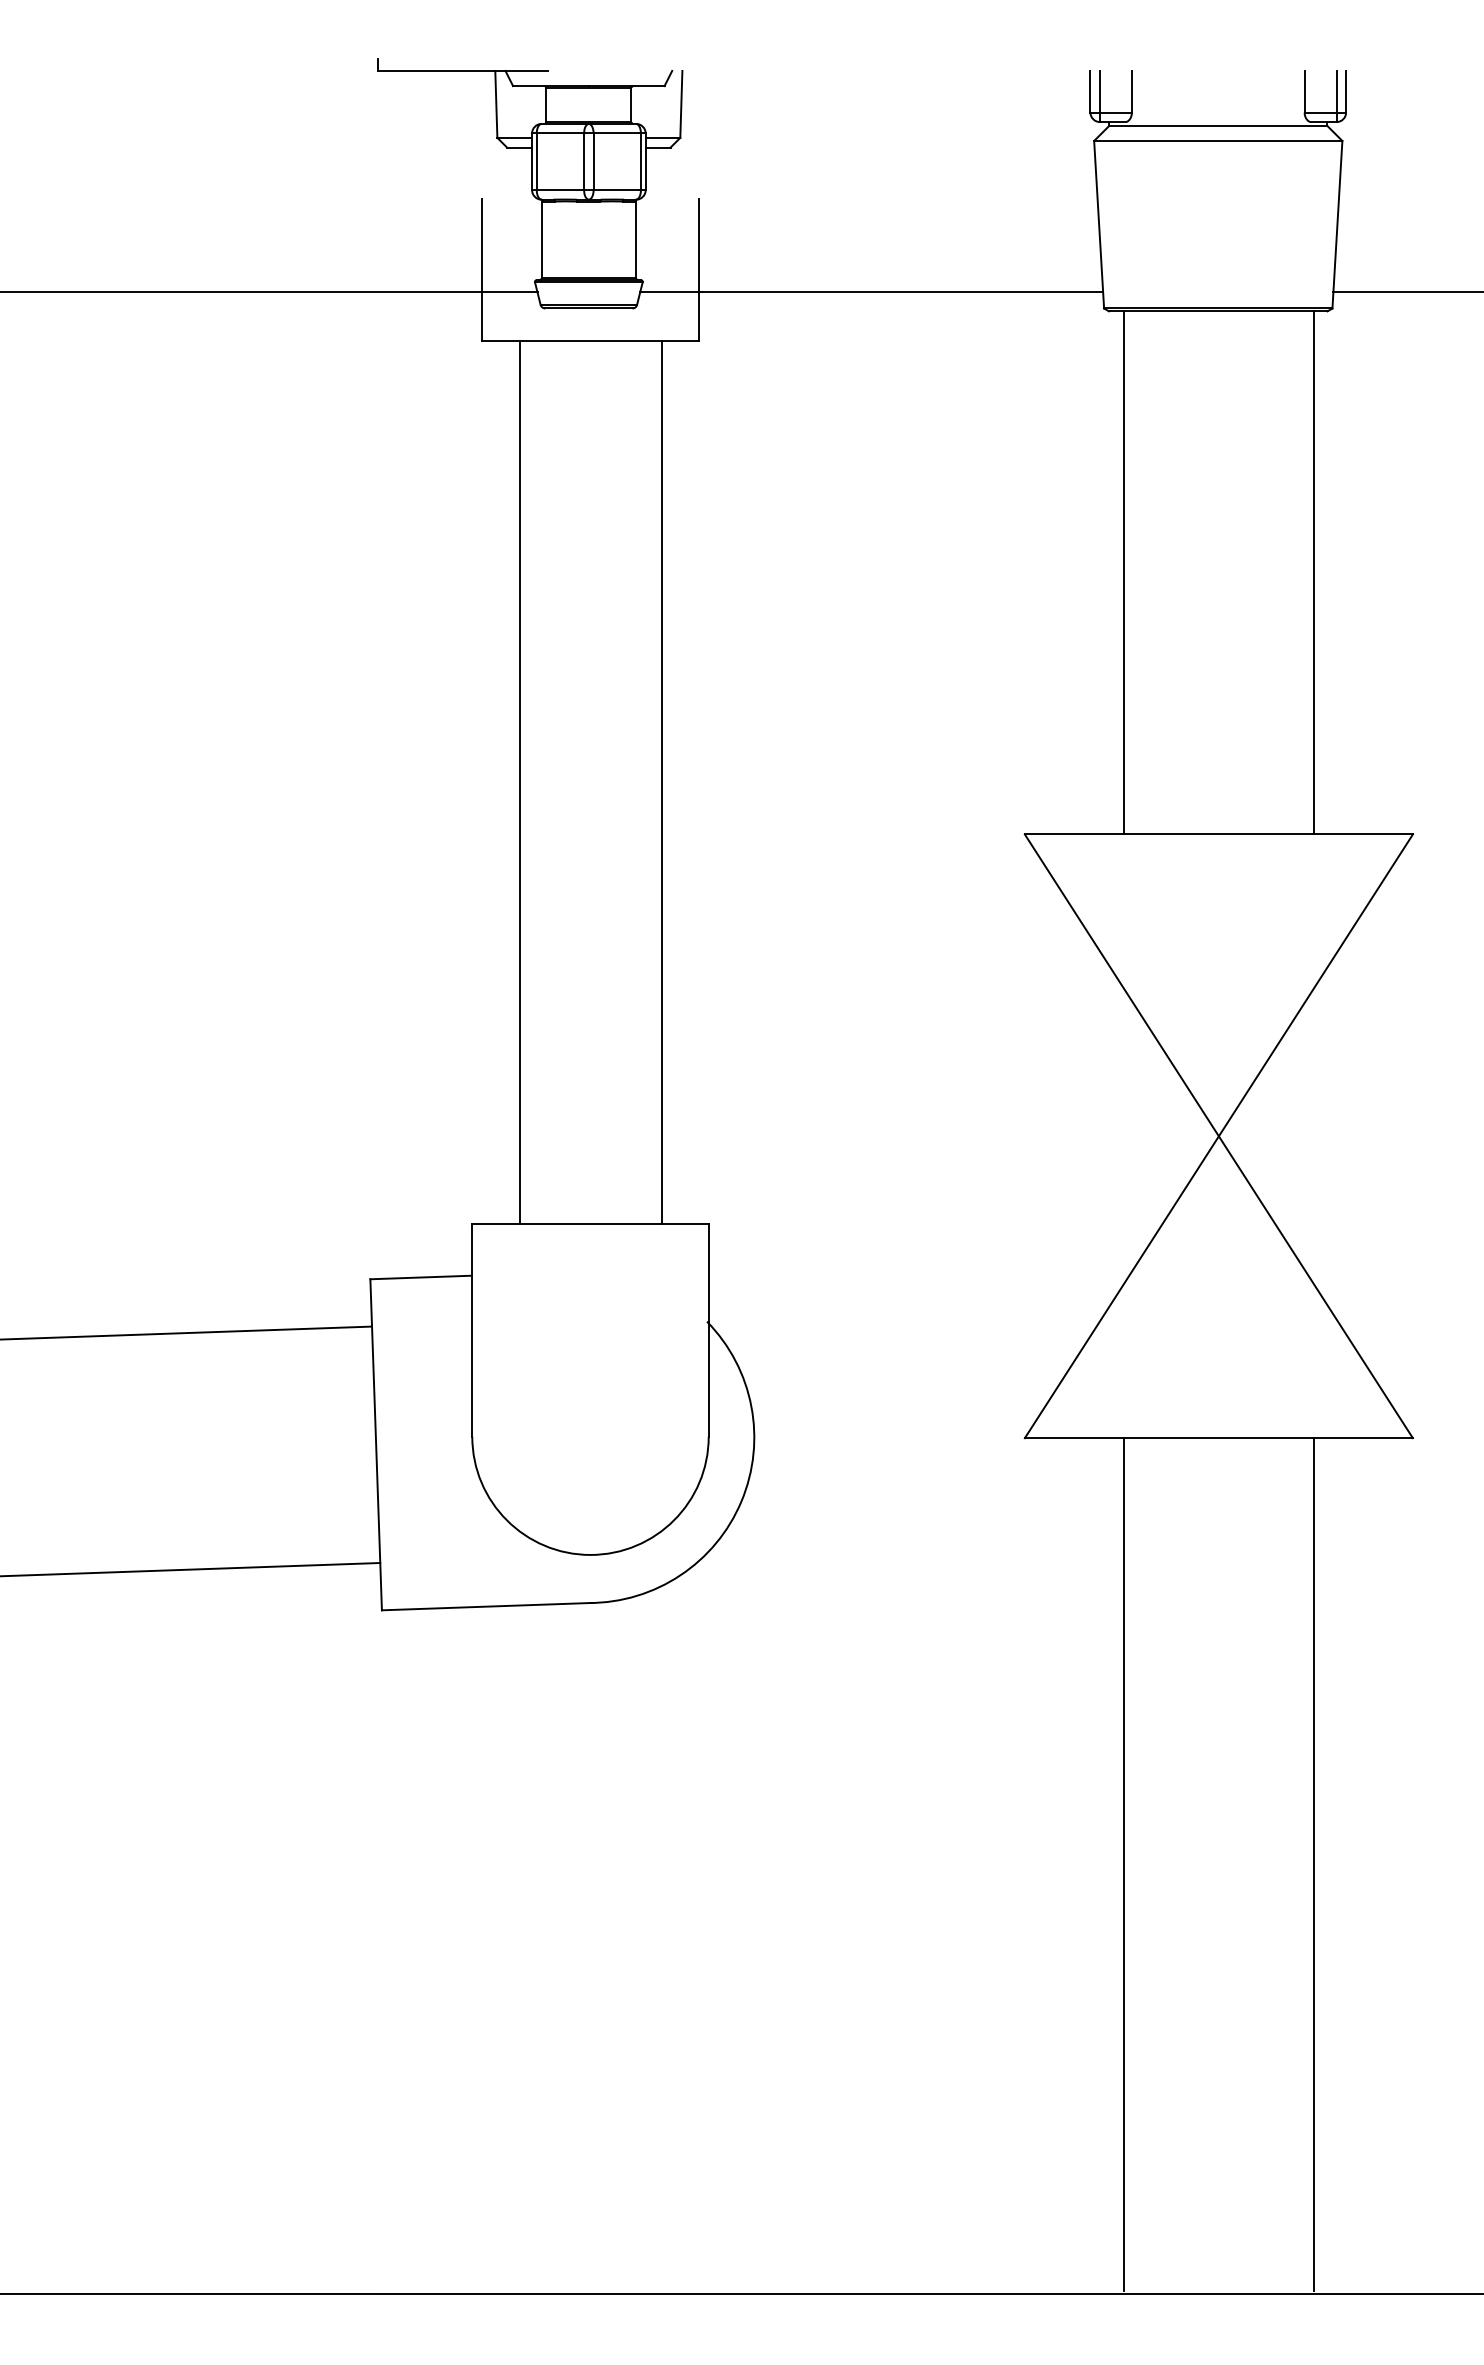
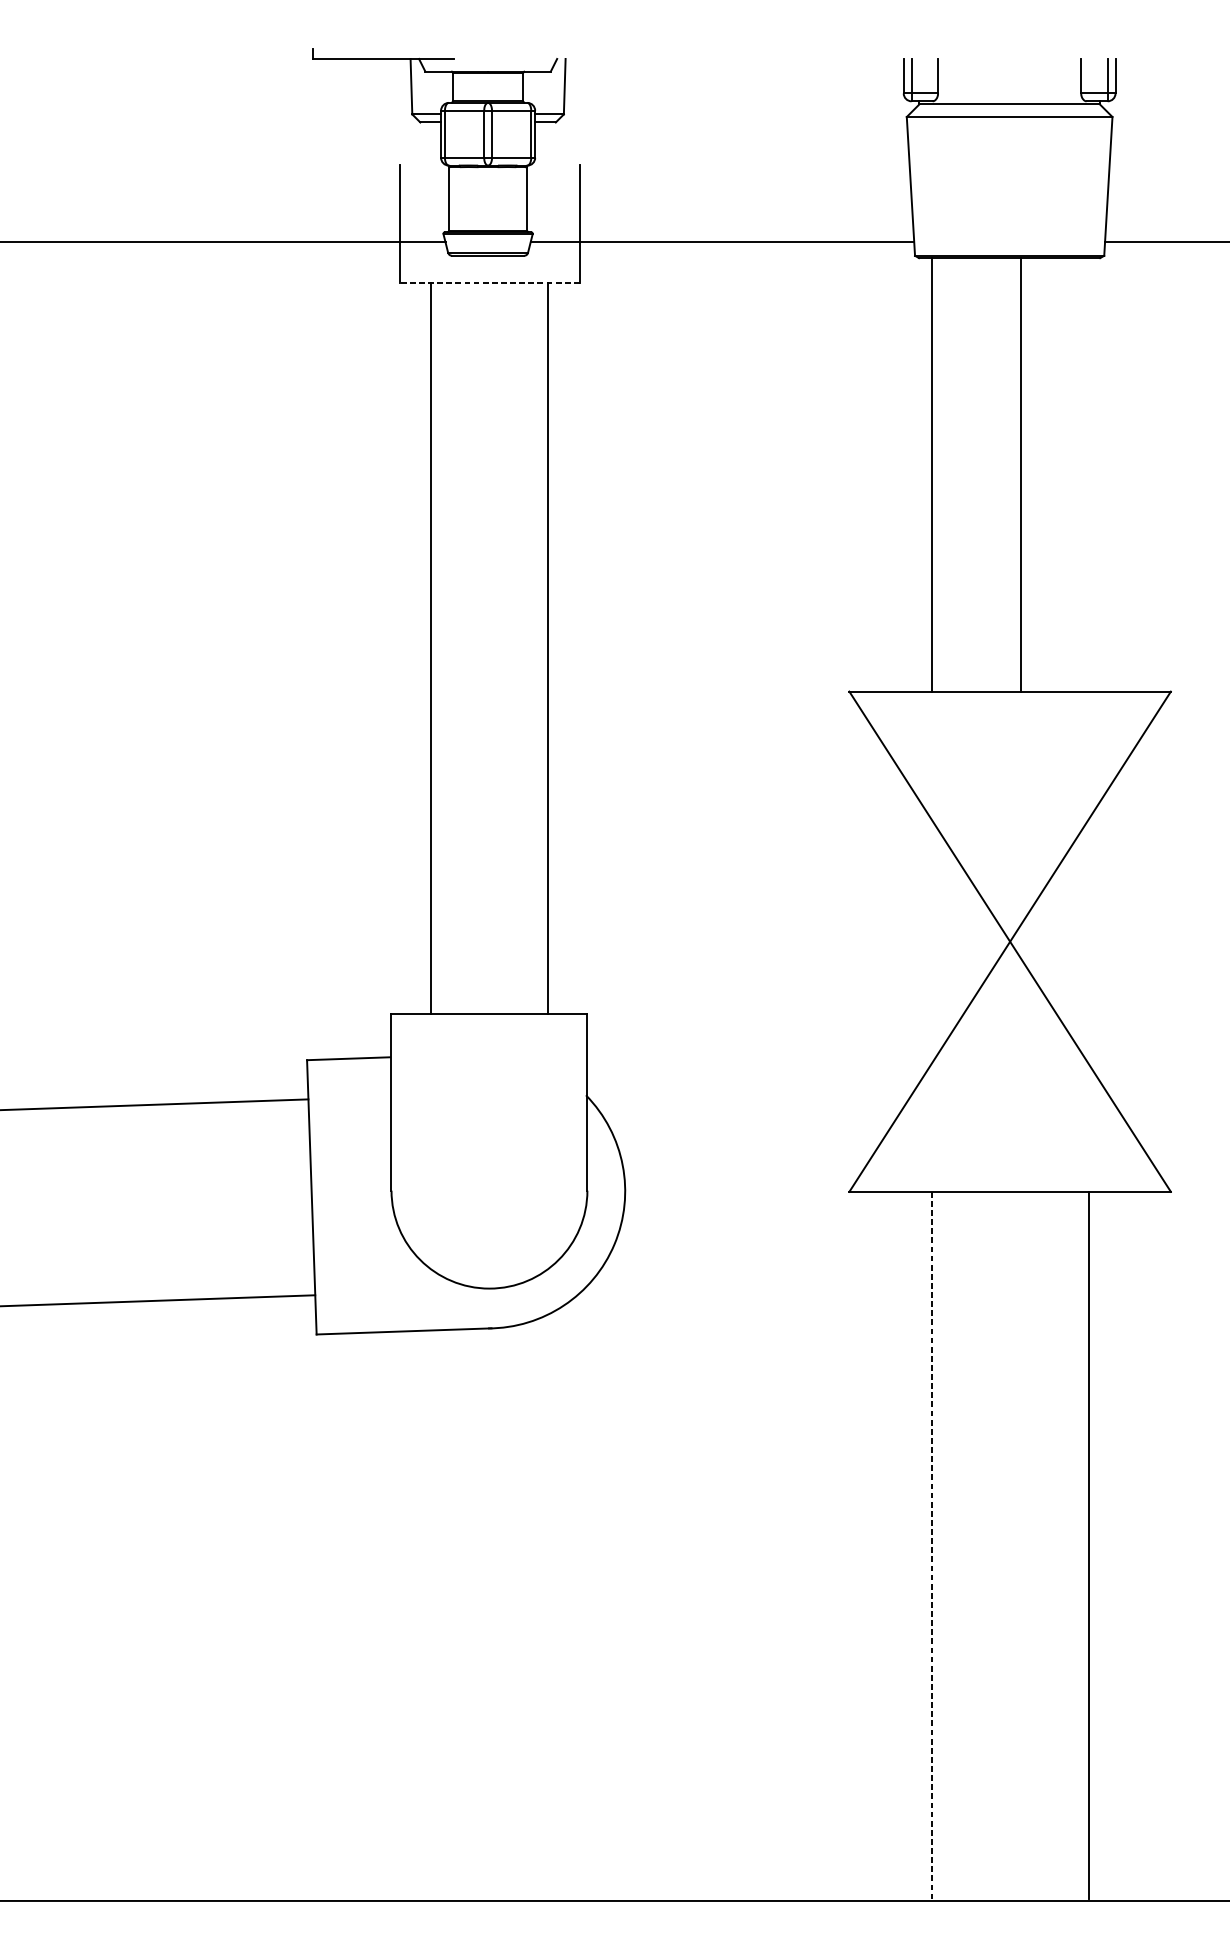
line: (590, 341) -> (489, 283), solid -> dashed
line: (1313, 572) -> (1020, 474), moved
line: (1124, 1864) -> (931, 1545), solid -> dashed

